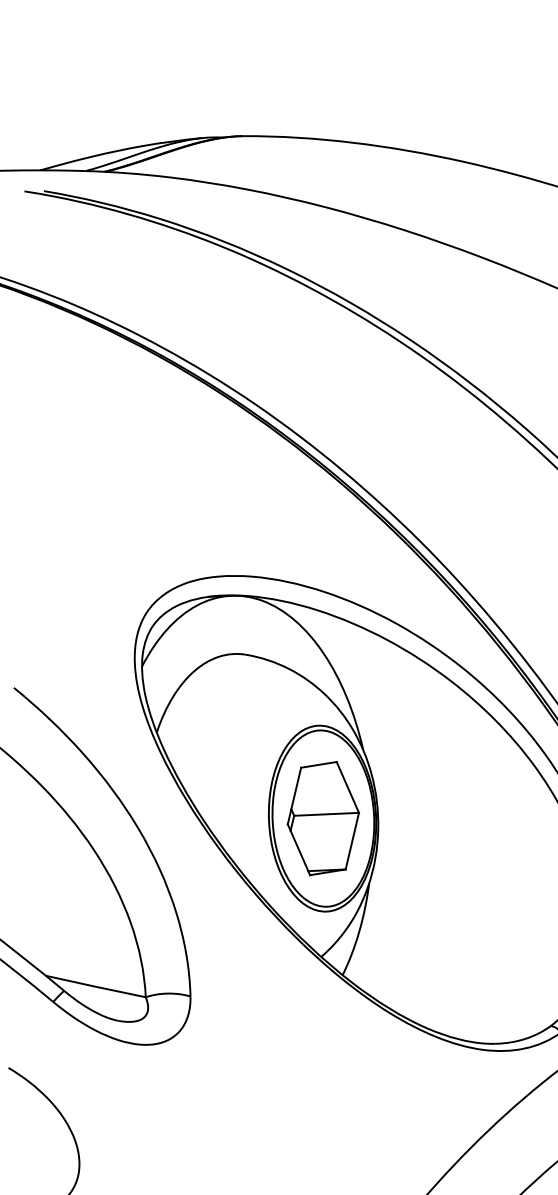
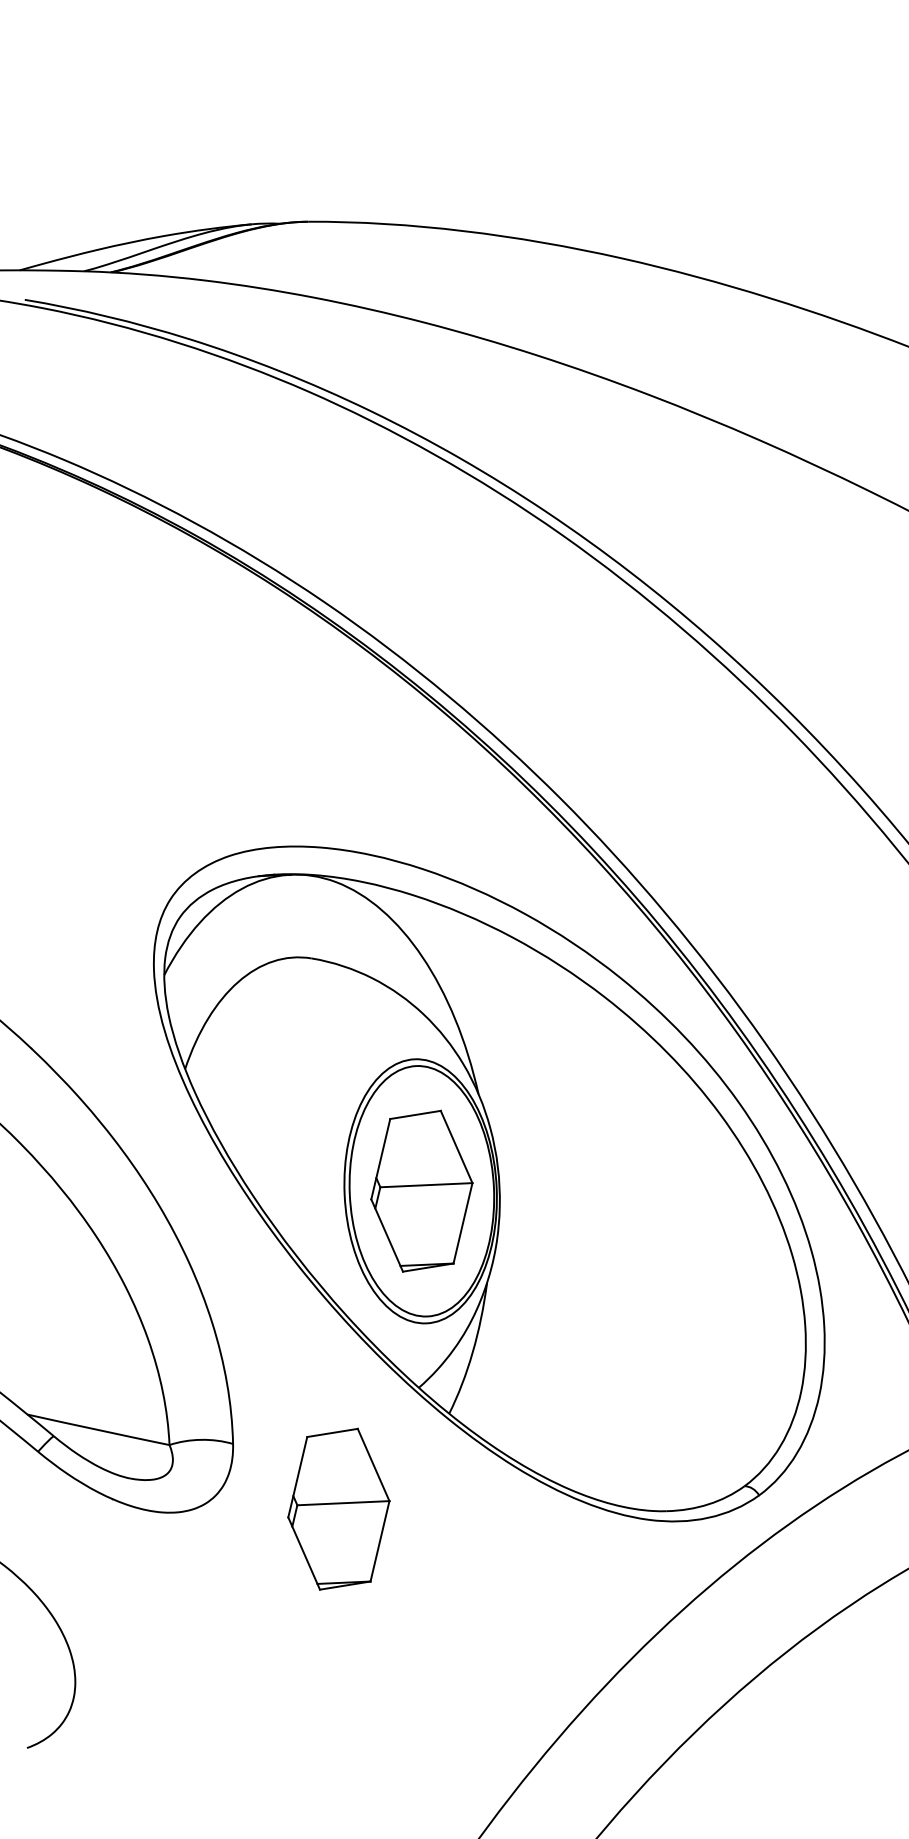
part: (264, 1041) -> (338, 1508), added

